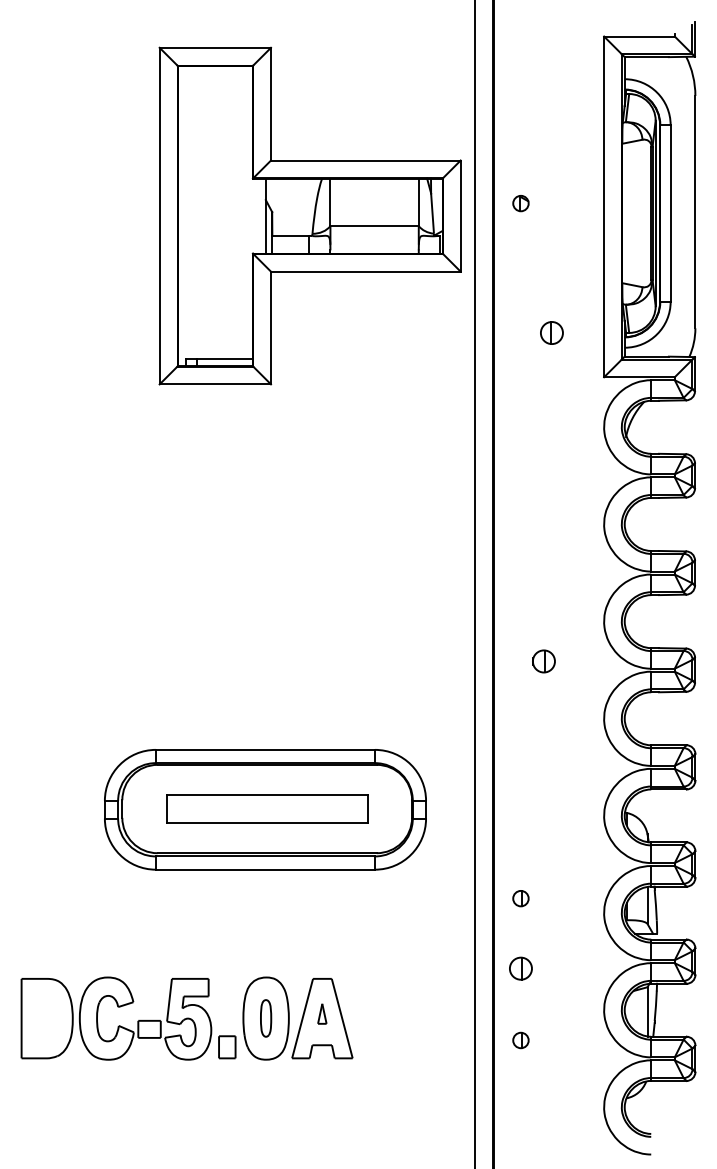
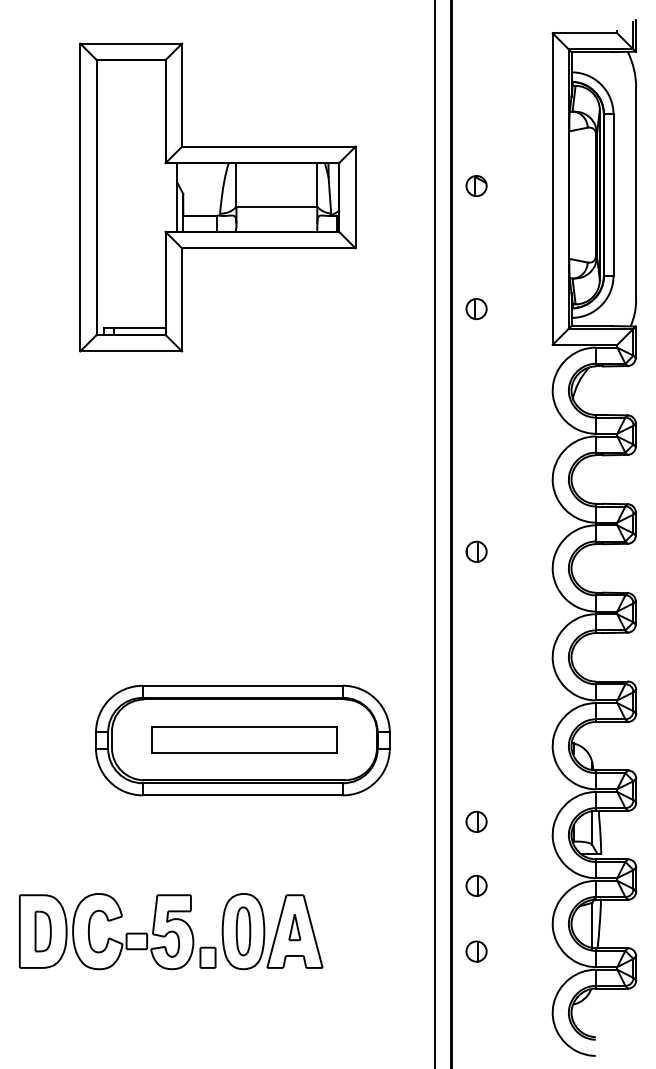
part: (520, 203) -> (476, 185), size x1.43
part: (309, 215) -> (217, 196), moved
part: (551, 332) -> (476, 308), moved
part: (543, 661) -> (476, 551), moved
part: (520, 898) -> (476, 821), size x1.43
part: (322, 1013) -> (295, 926), size x1.43
part: (46, 1018) -> (42, 931), added
part: (265, 1018) -> (242, 931), size x1.43
part: (520, 1040) -> (476, 951), size x1.43

